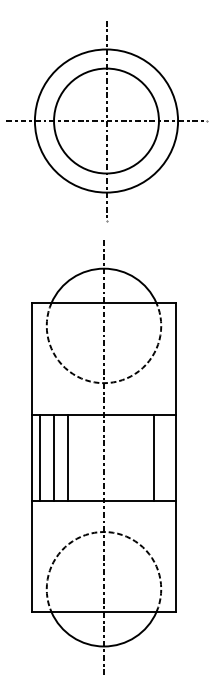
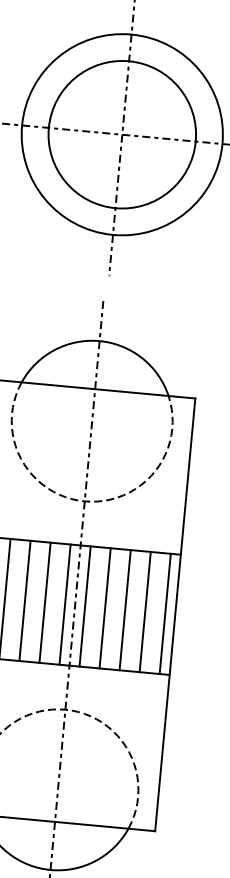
line: (82, 457) -> (45, 602), added
line: (96, 457) -> (64, 604), added
line: (111, 457) -> (85, 606), added
line: (125, 457) -> (105, 608), added
line: (139, 457) -> (124, 610), added
line: (168, 457) -> (165, 613), added

